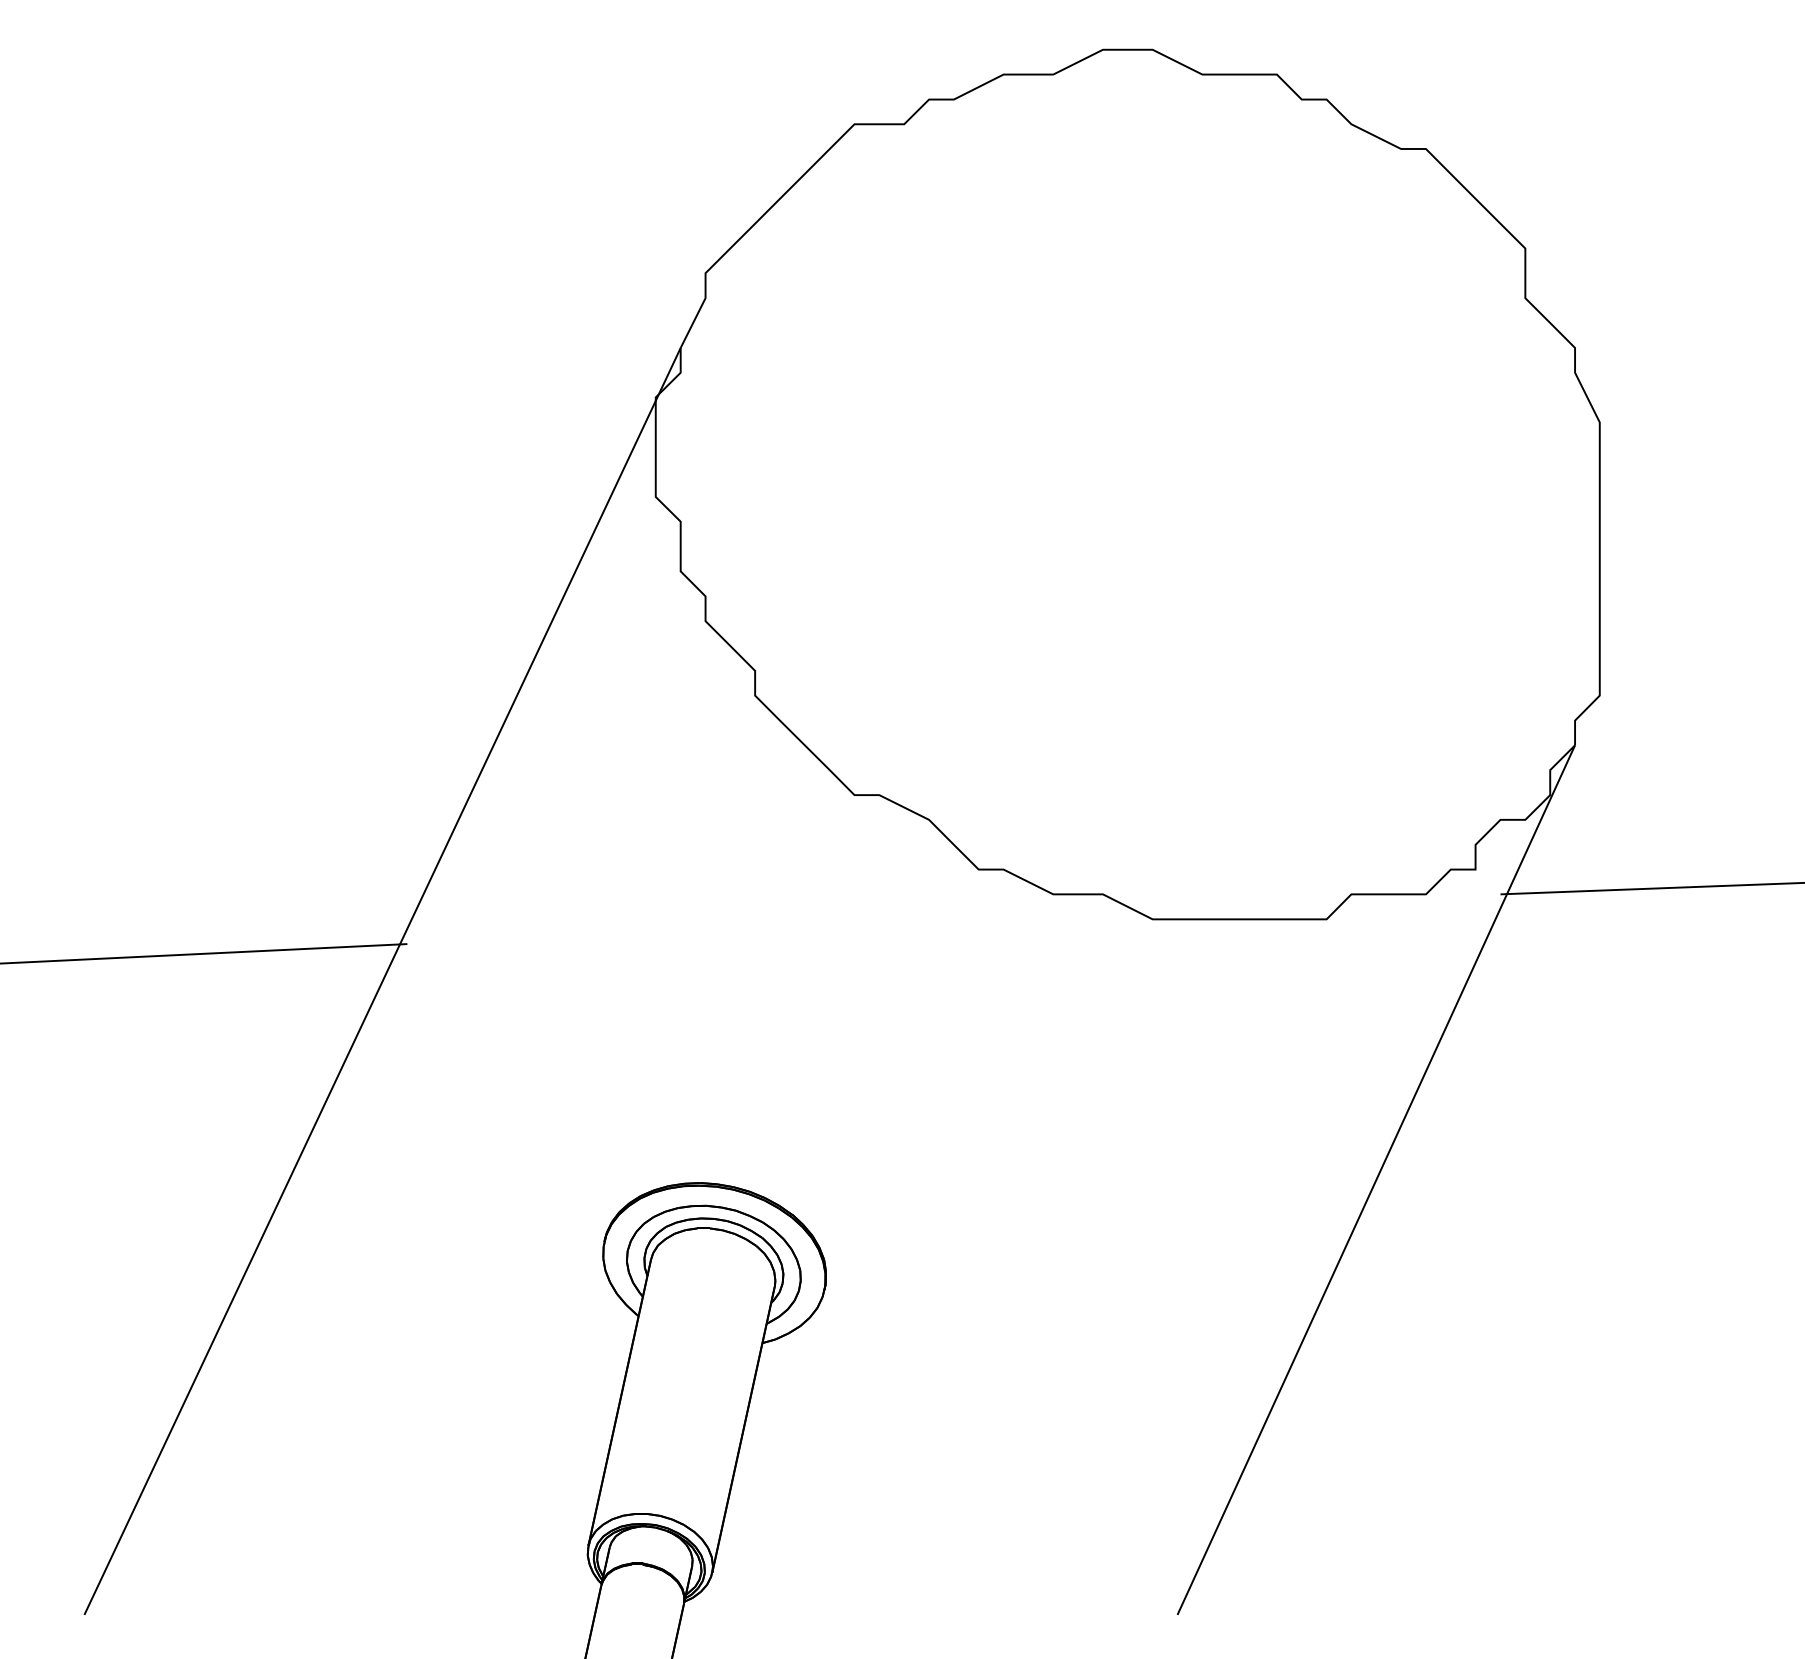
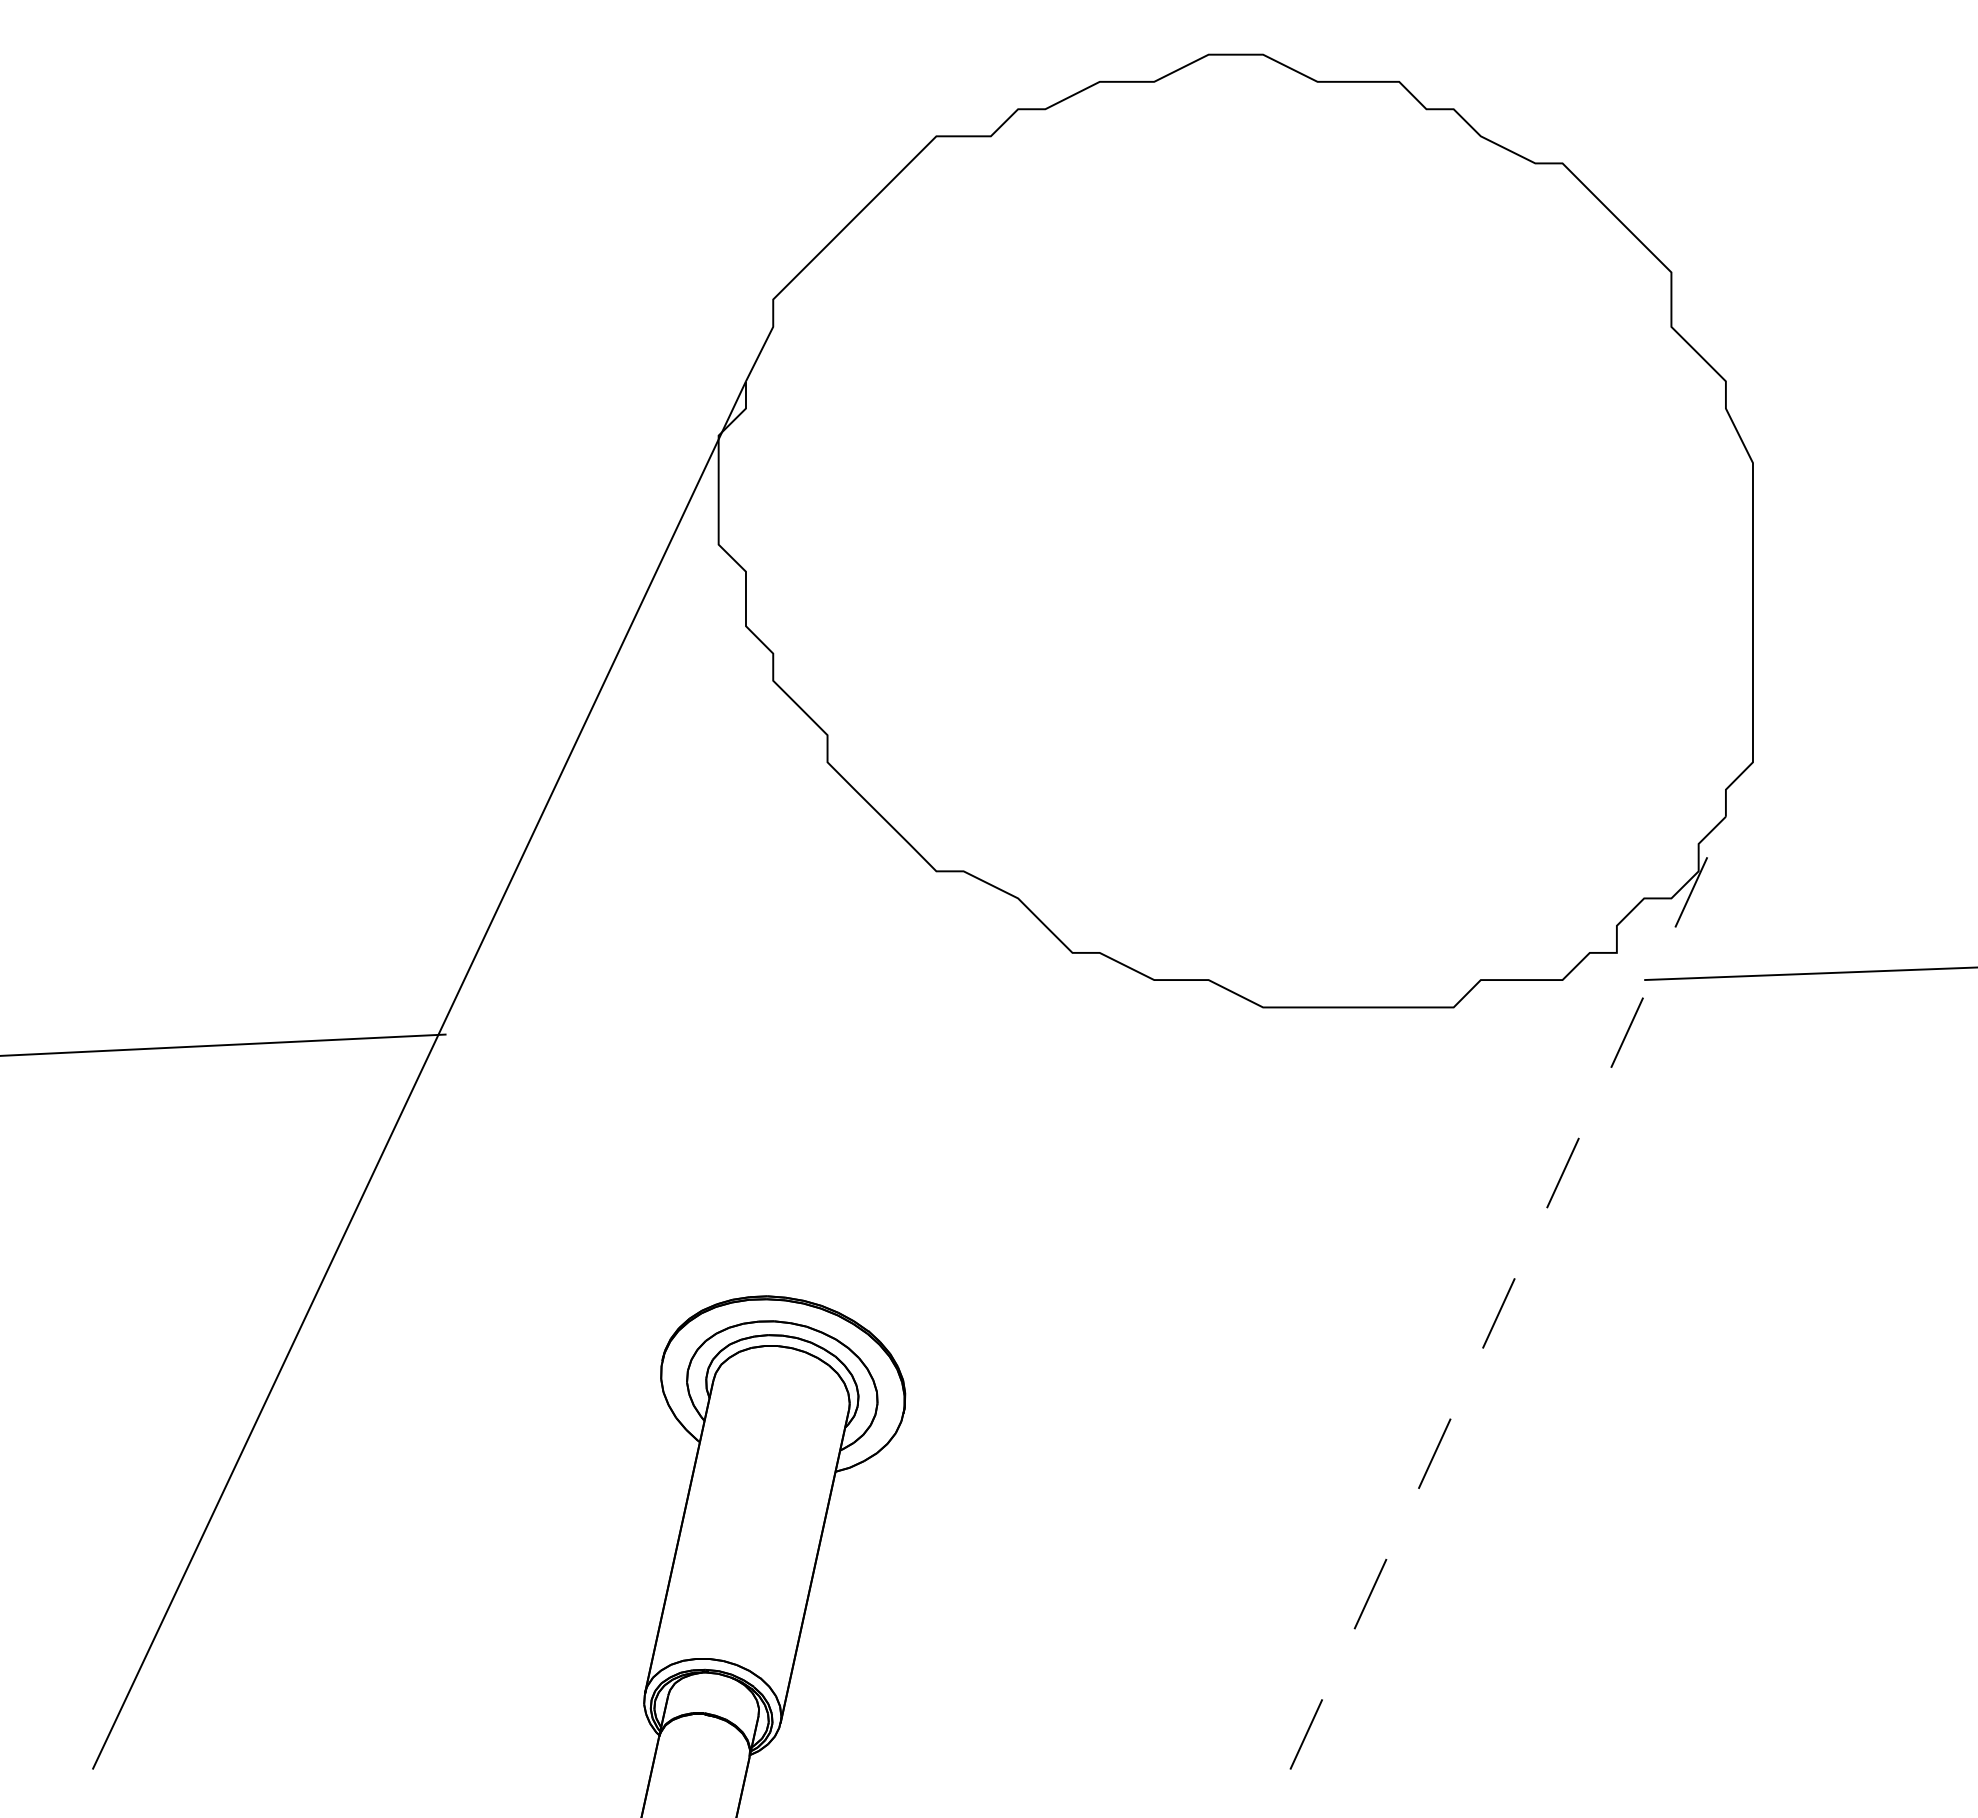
line: (1376, 1180) -> (1508, 1293), solid -> dashed

